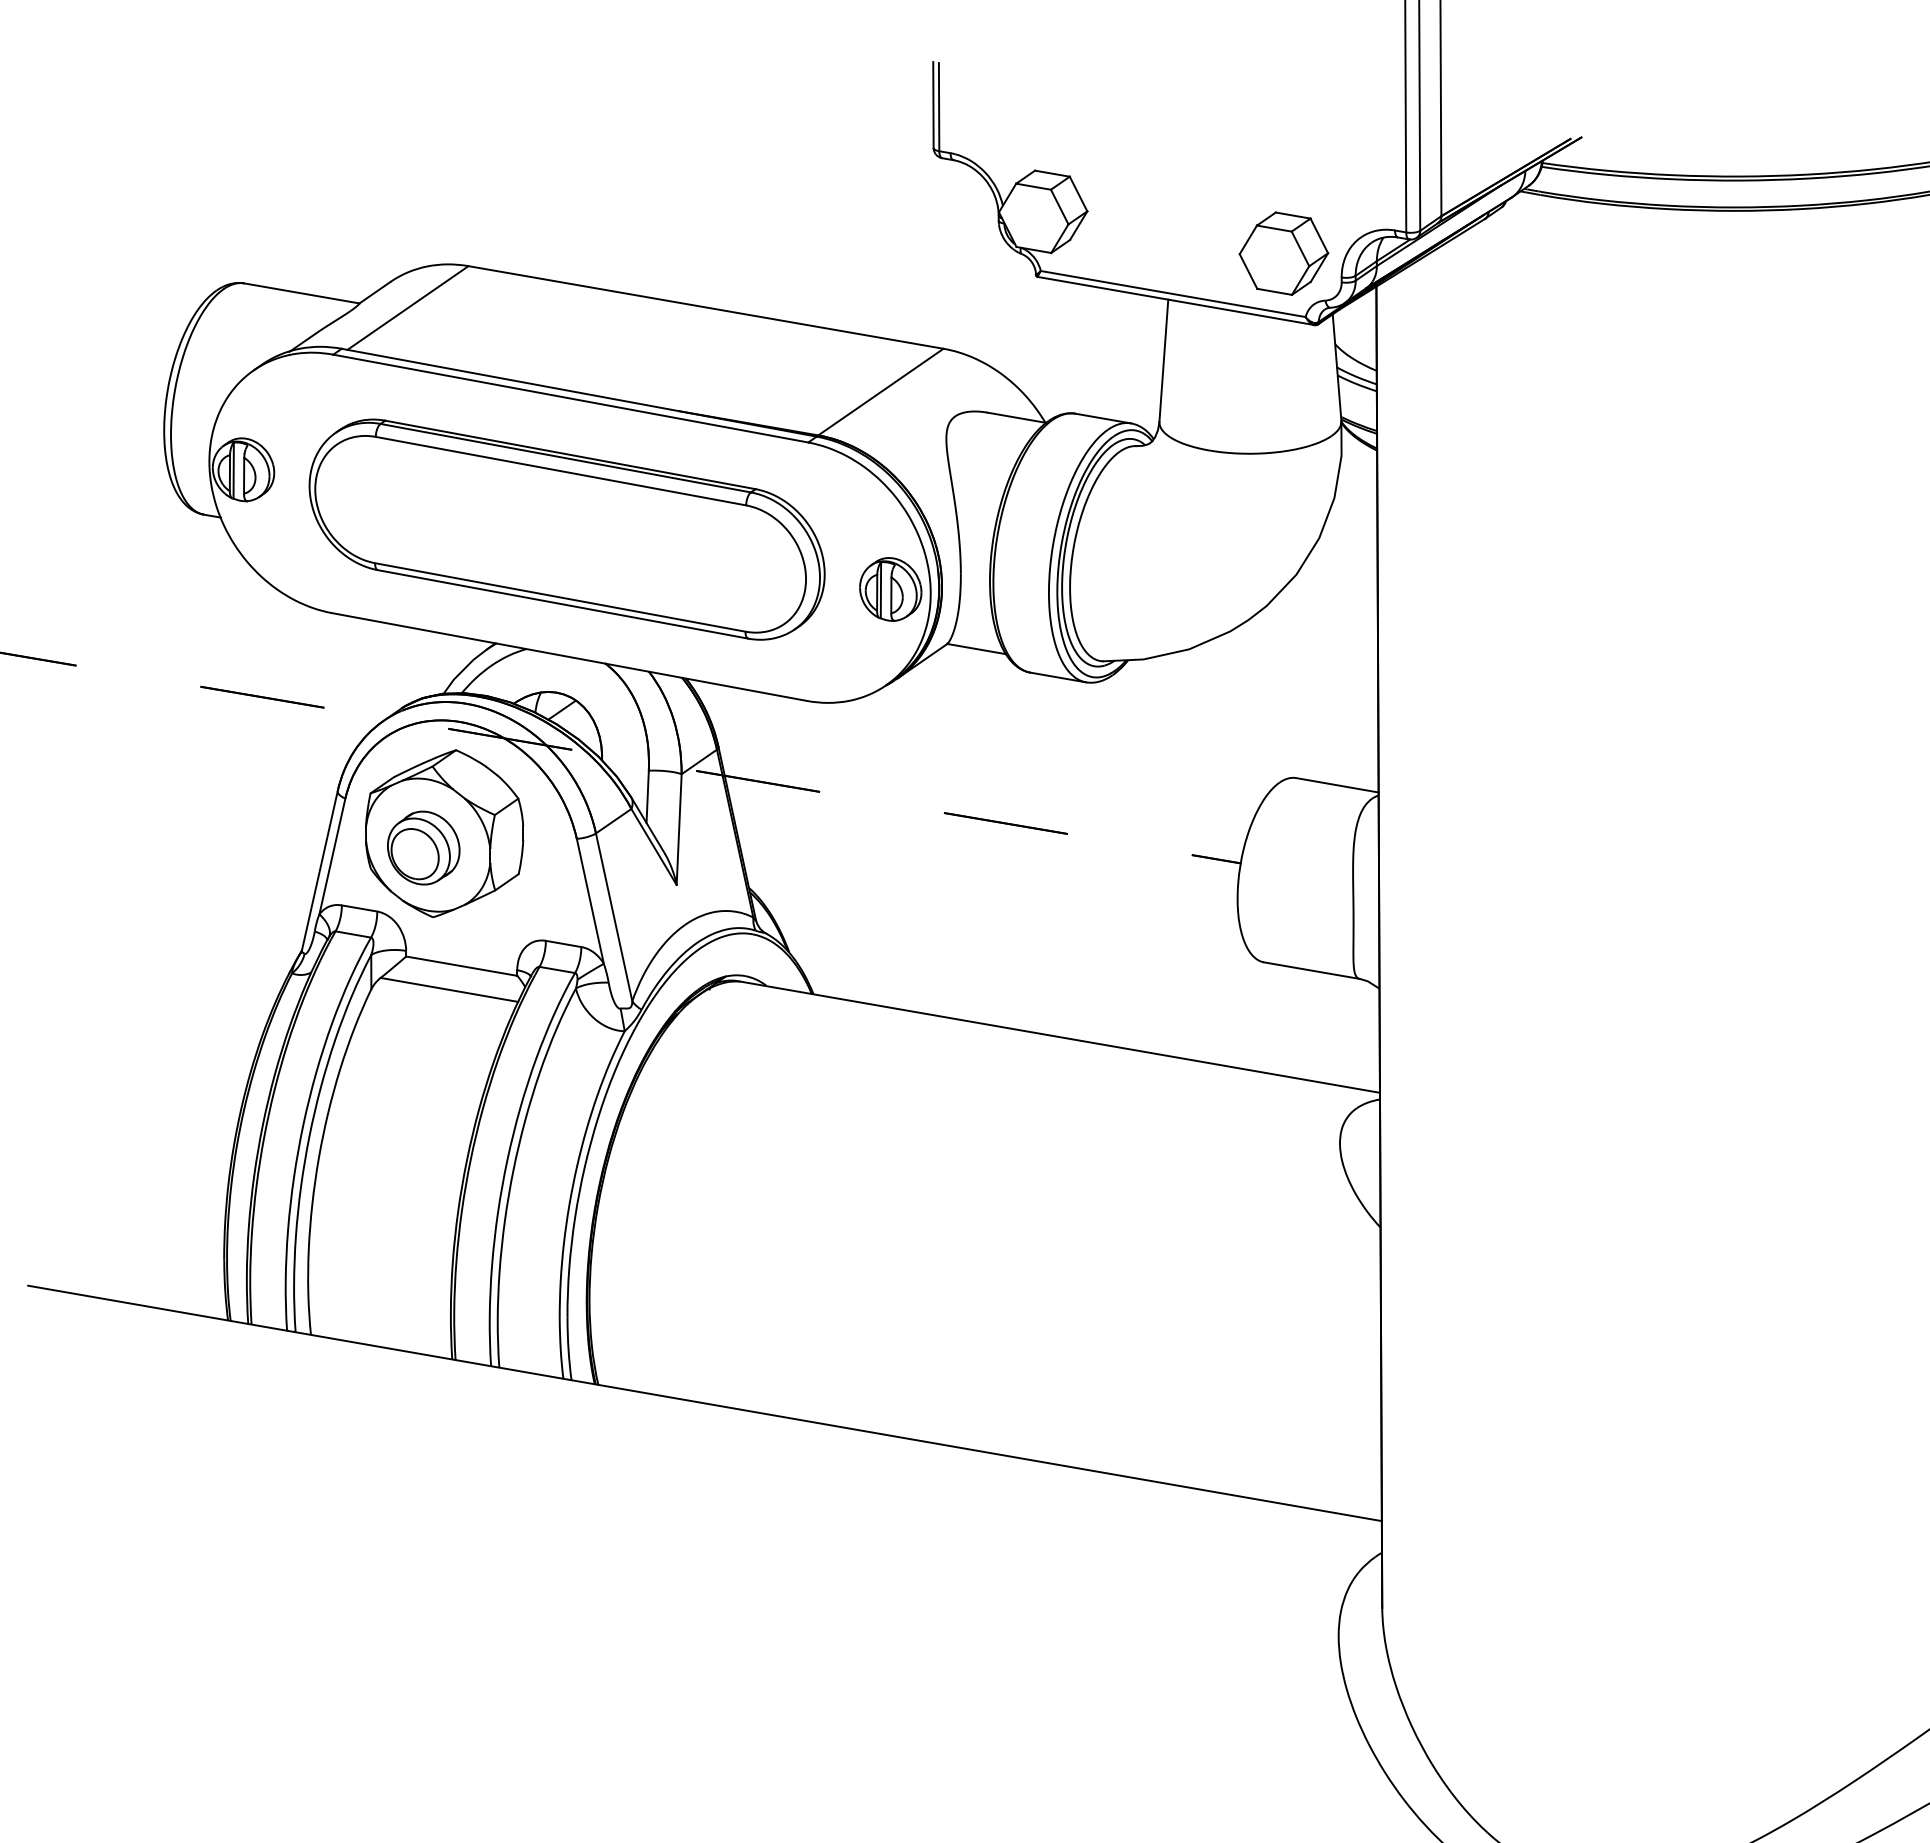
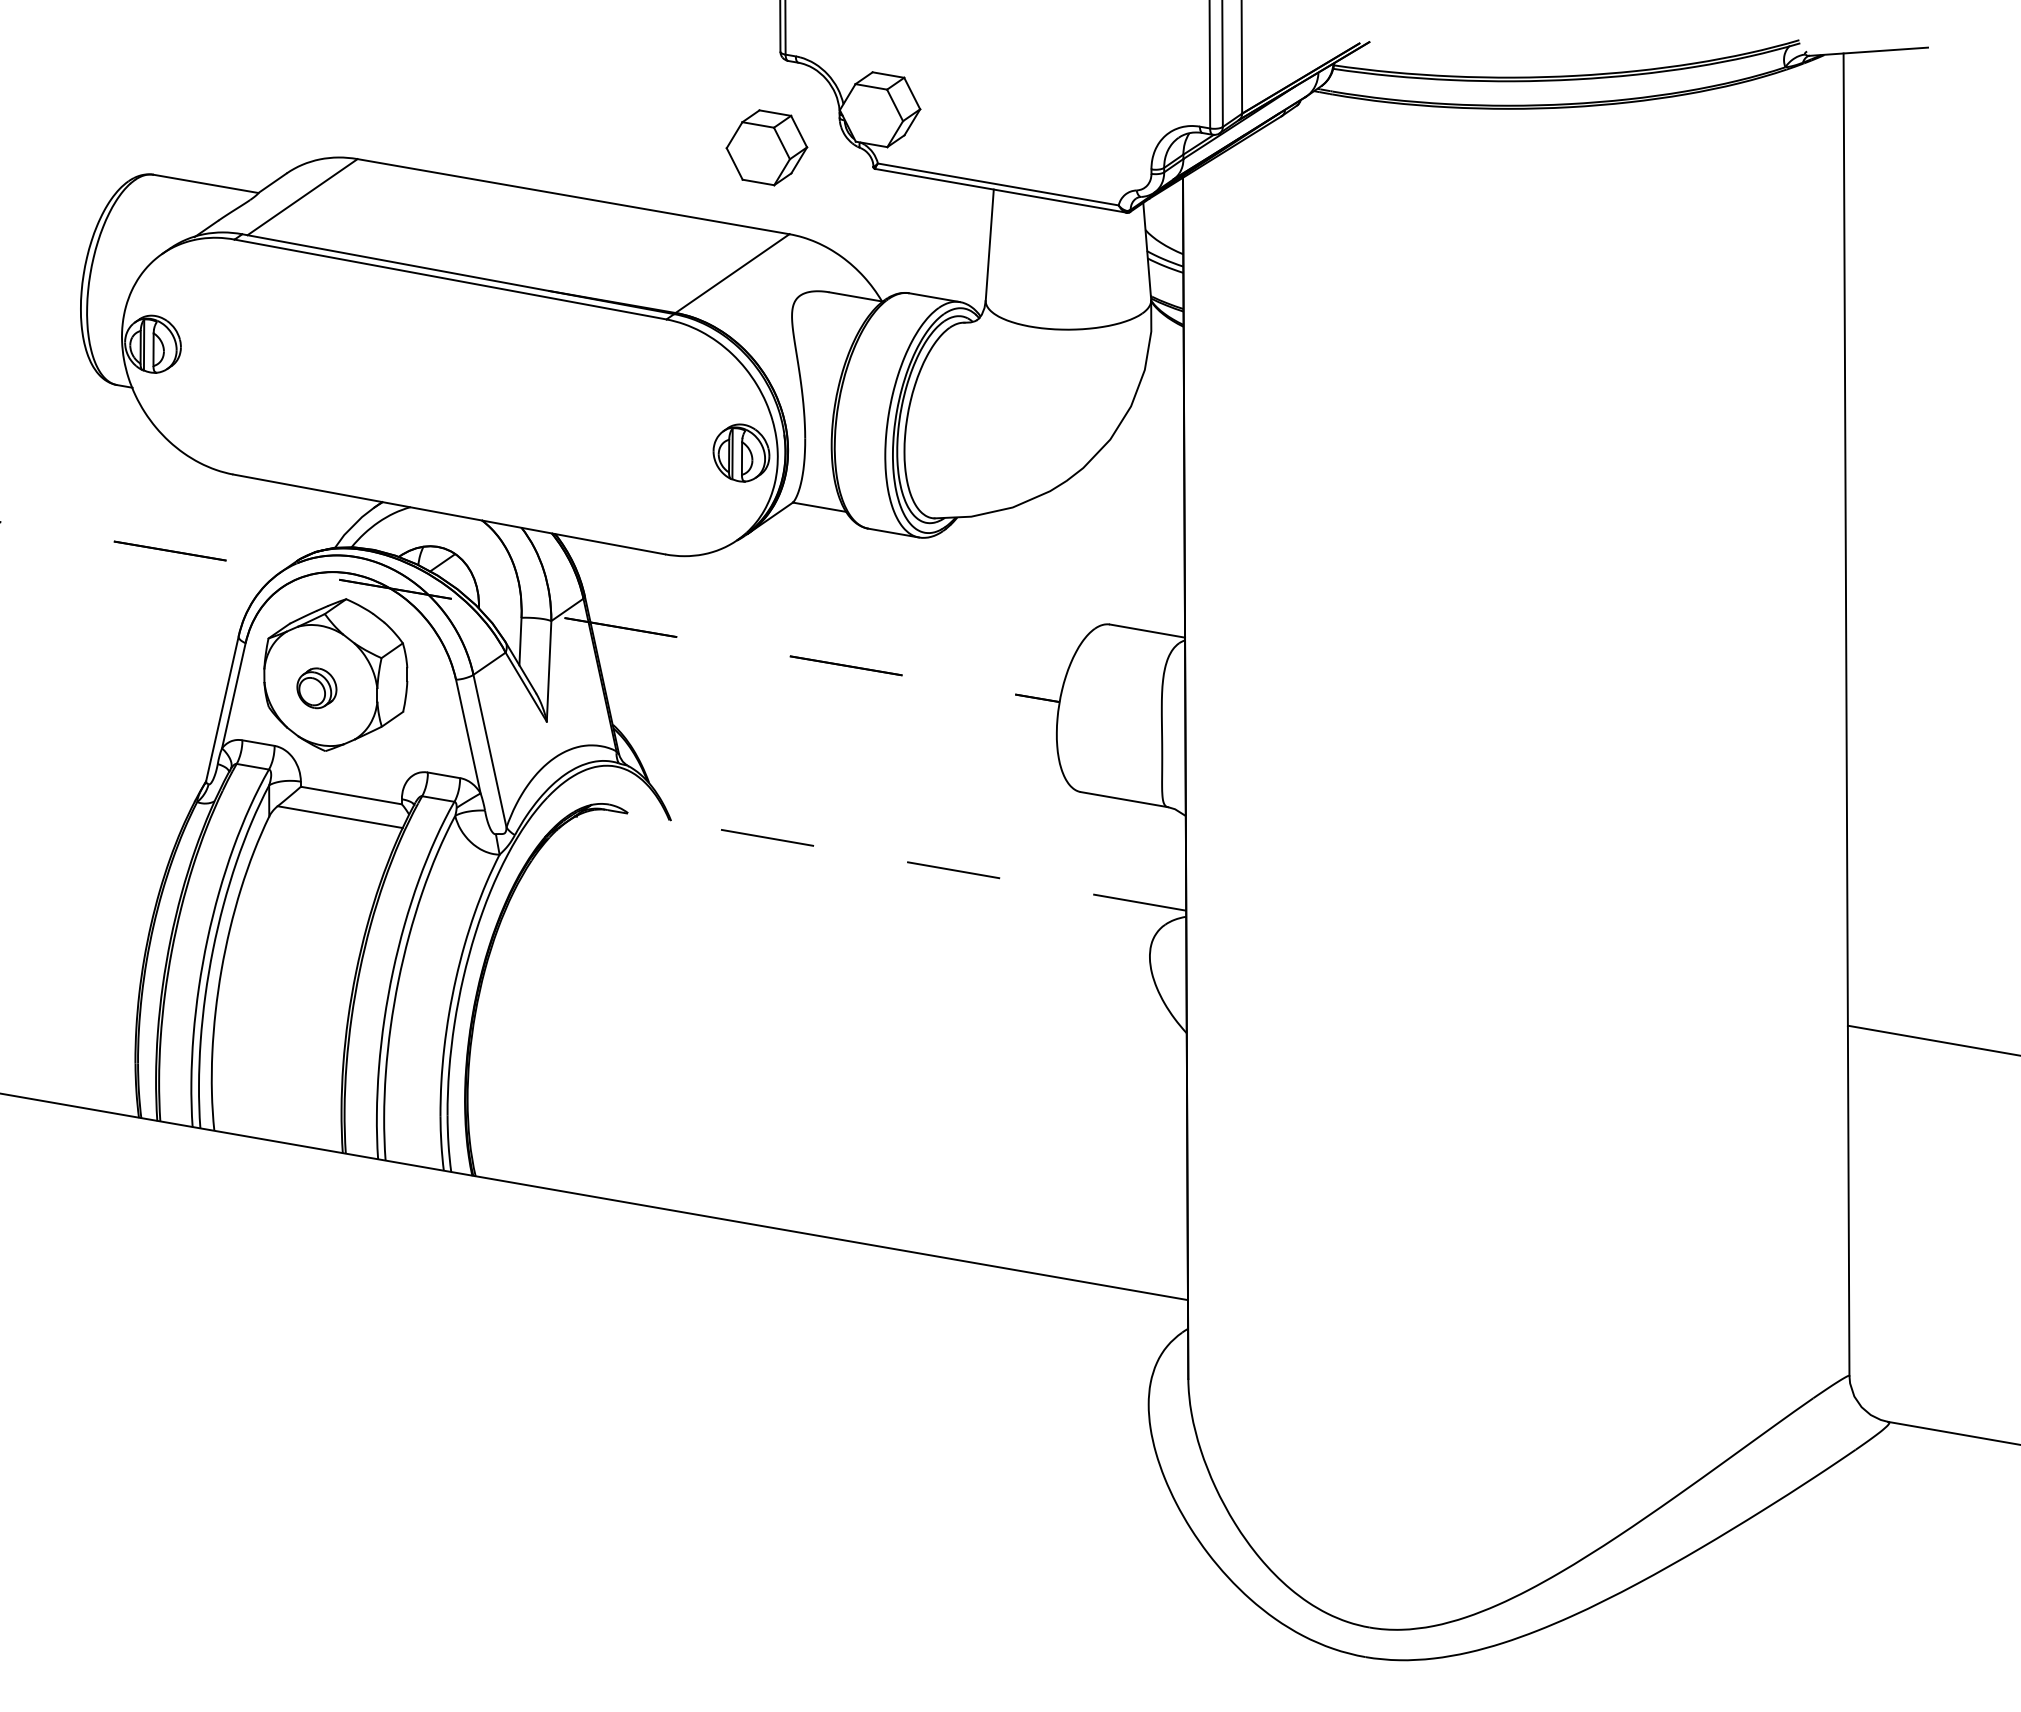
part: (1283, 253) -> (766, 147), moved
part: (567, 529) -> (447, 398), removed
part: (423, 848) -> (316, 688), size x0.6
line: (1062, 1037) -> (897, 860), solid -> dashed

